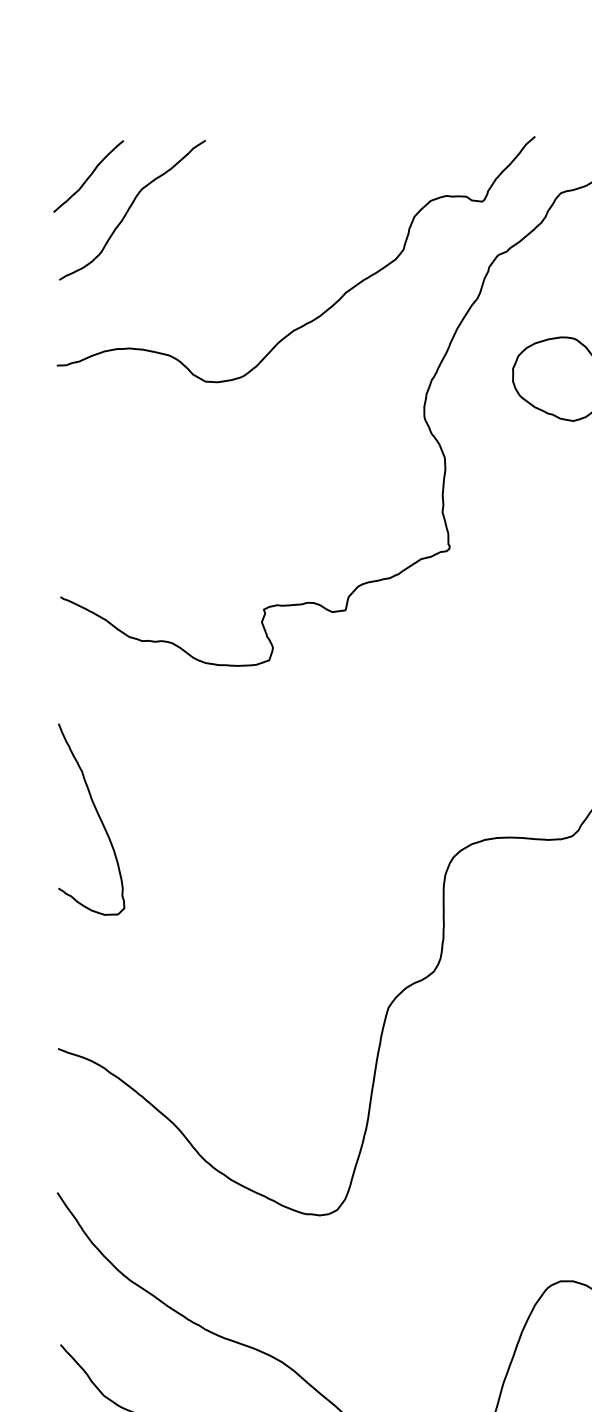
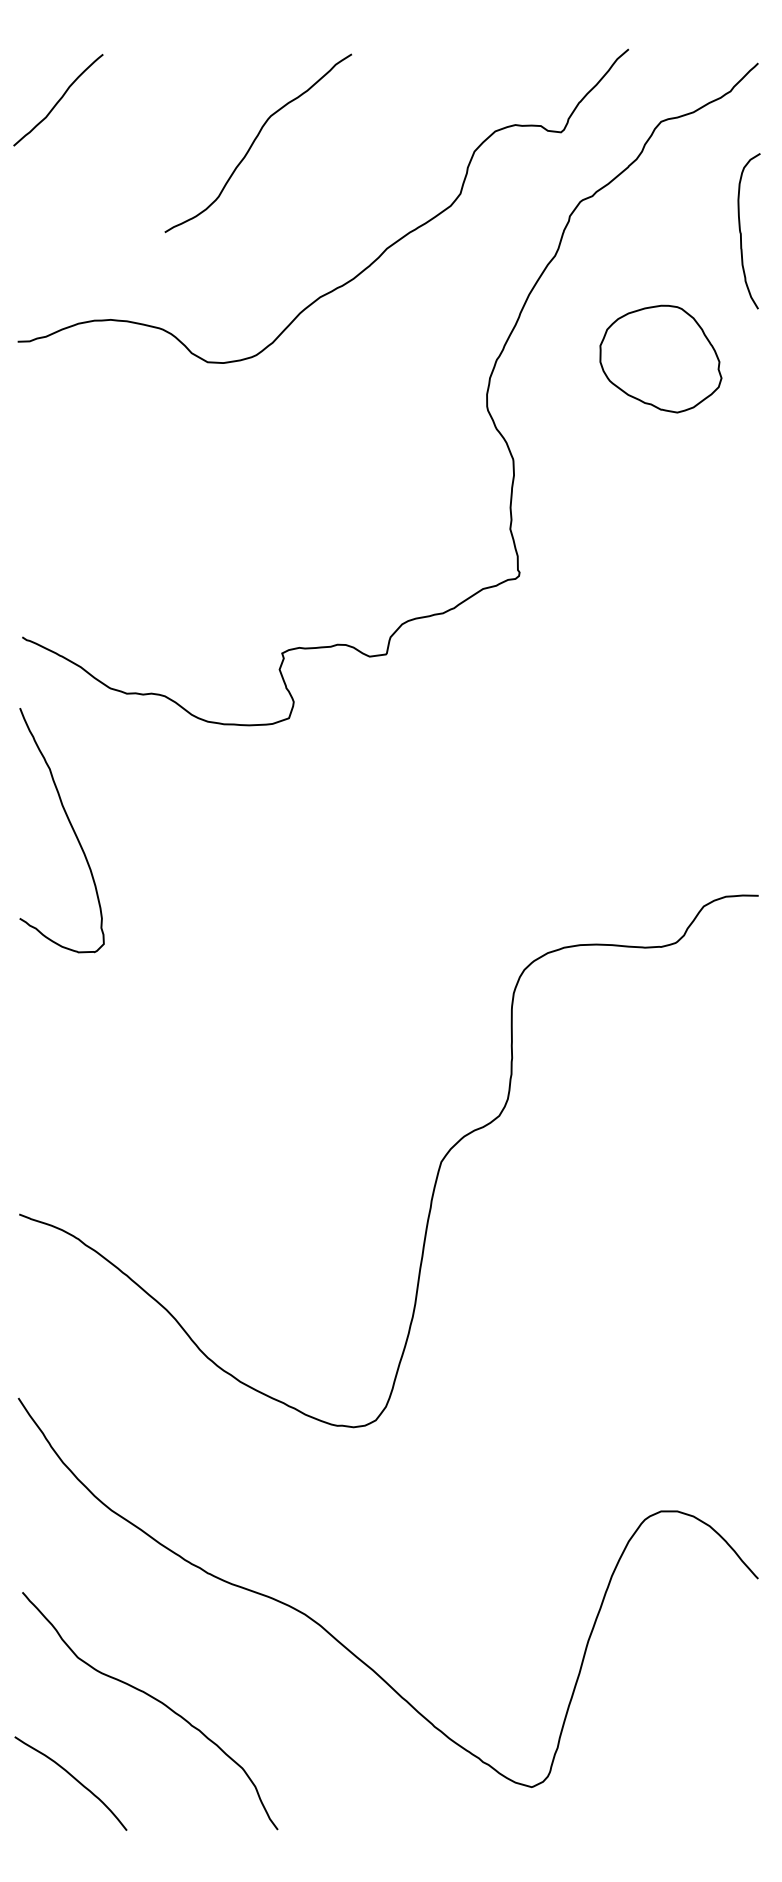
curve: (129, 209) -> (254, 142), moved
curve: (98, 816) -> (70, 826), moved

